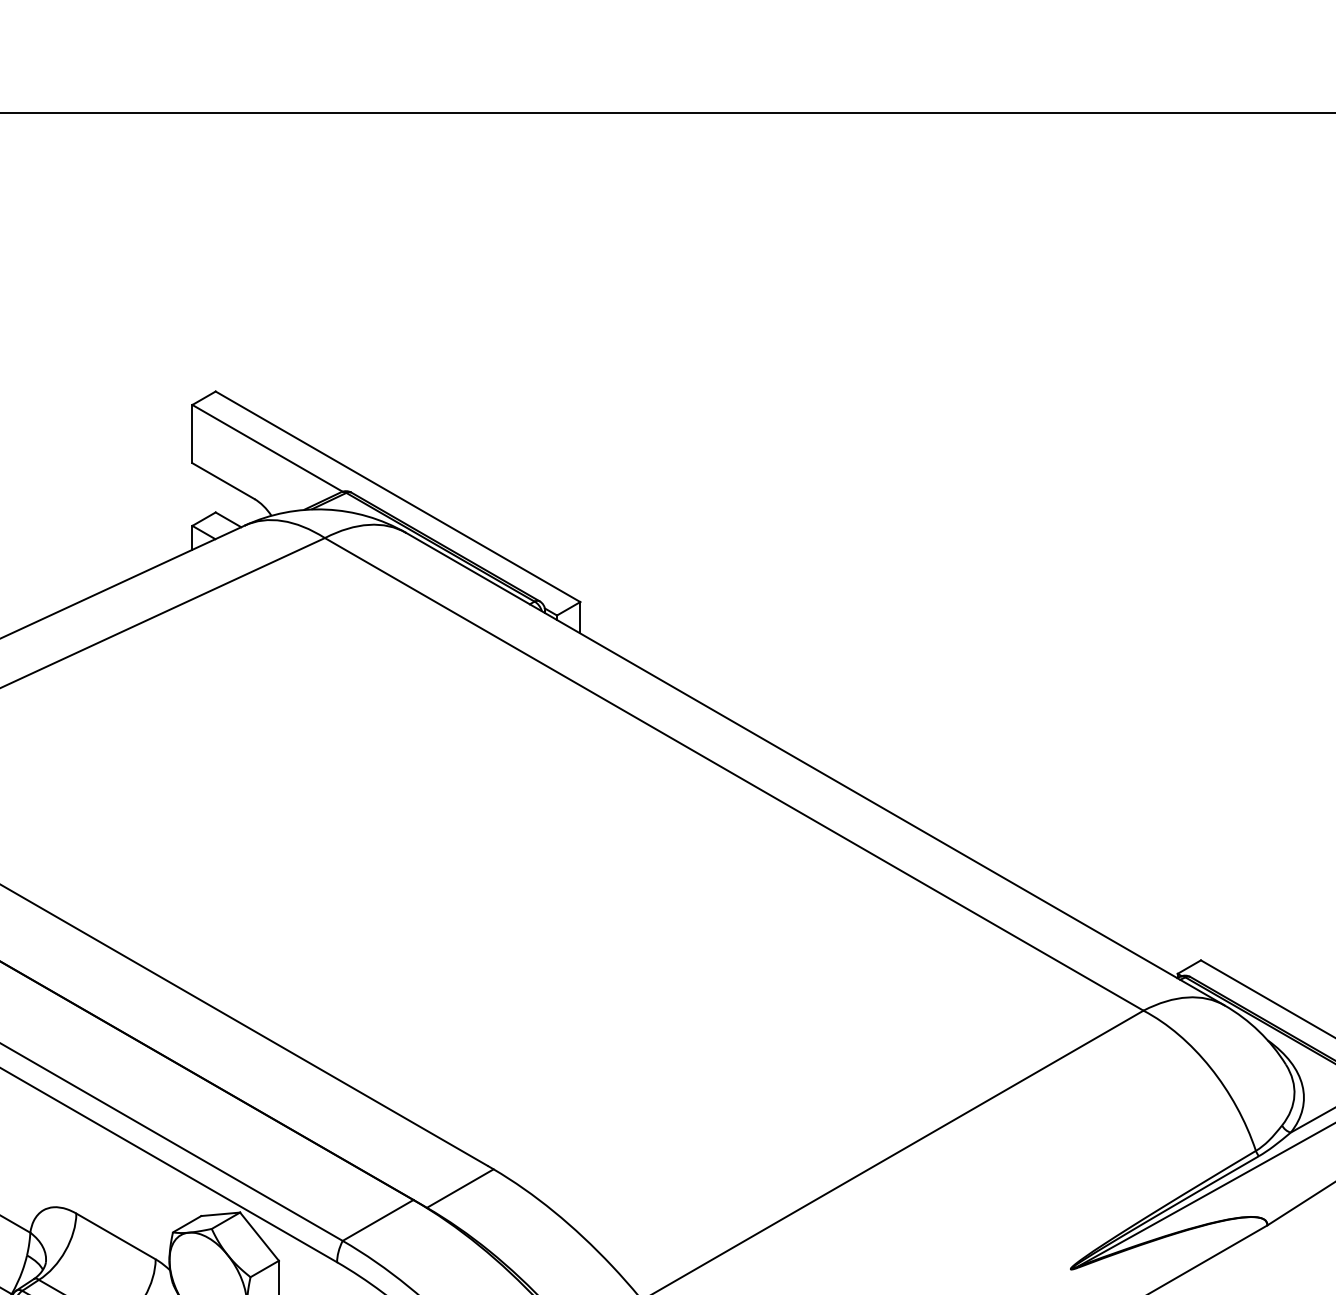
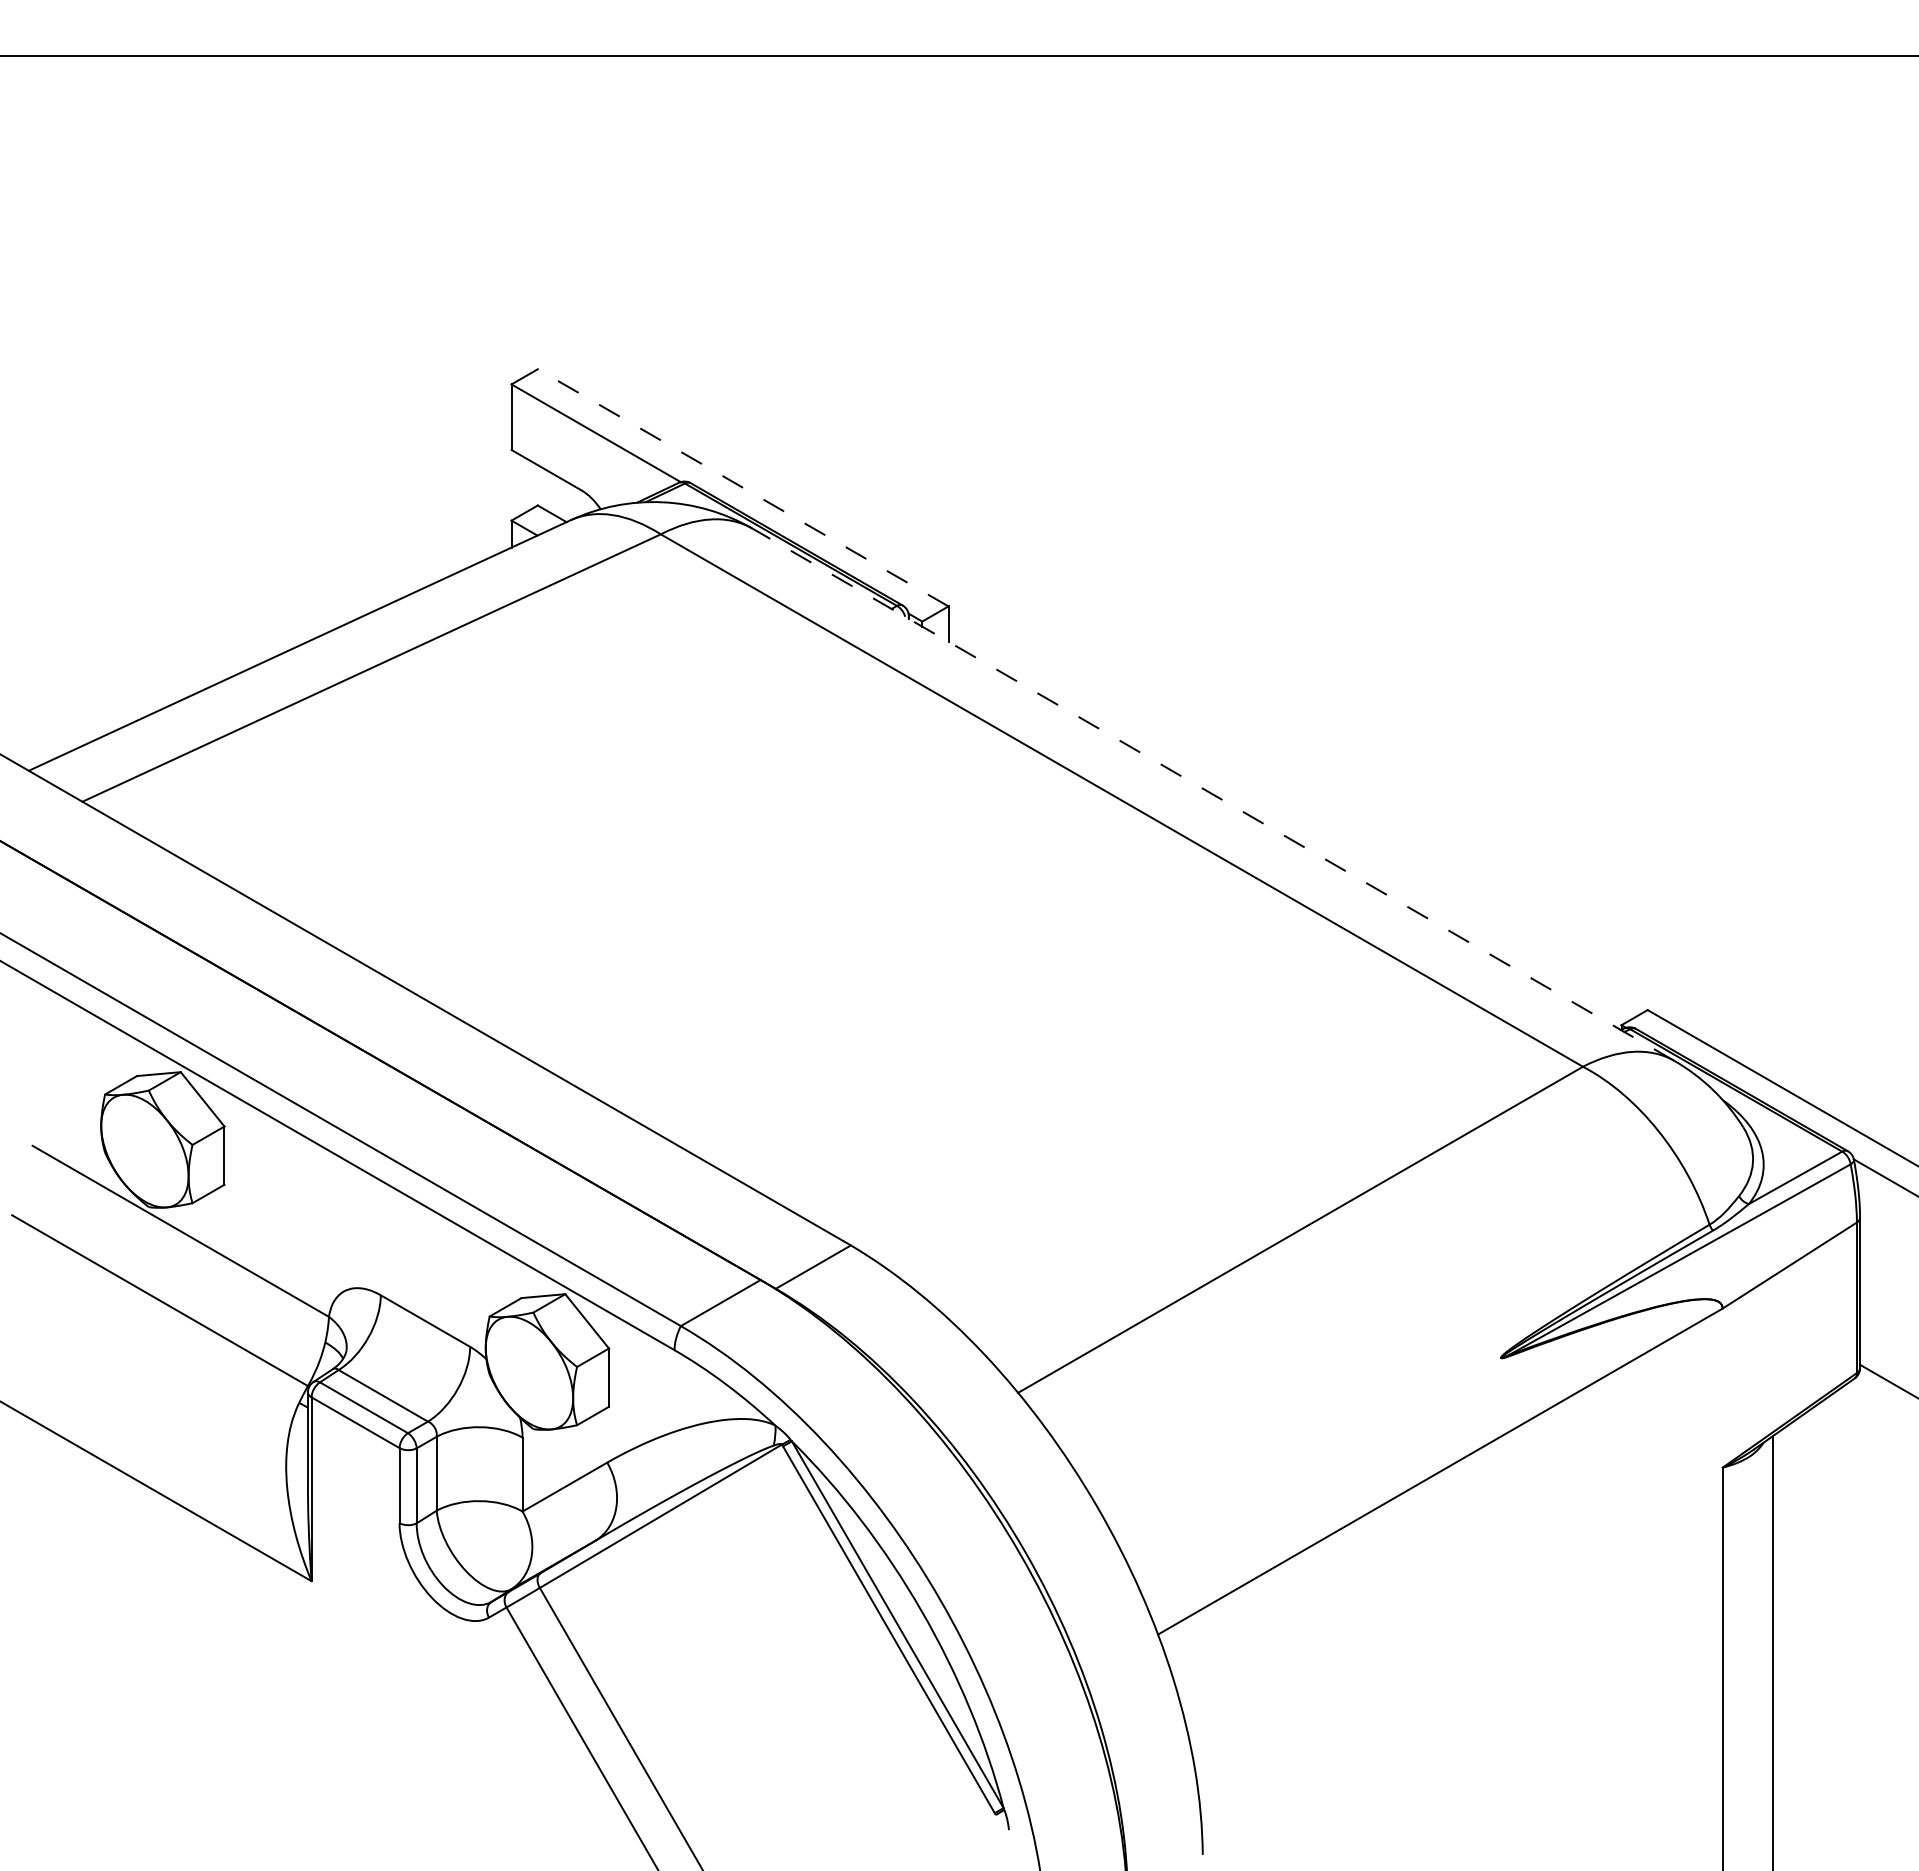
line: (397, 496) -> (742, 487), solid -> dashed
line: (815, 769) -> (1213, 794), solid -> dashed

